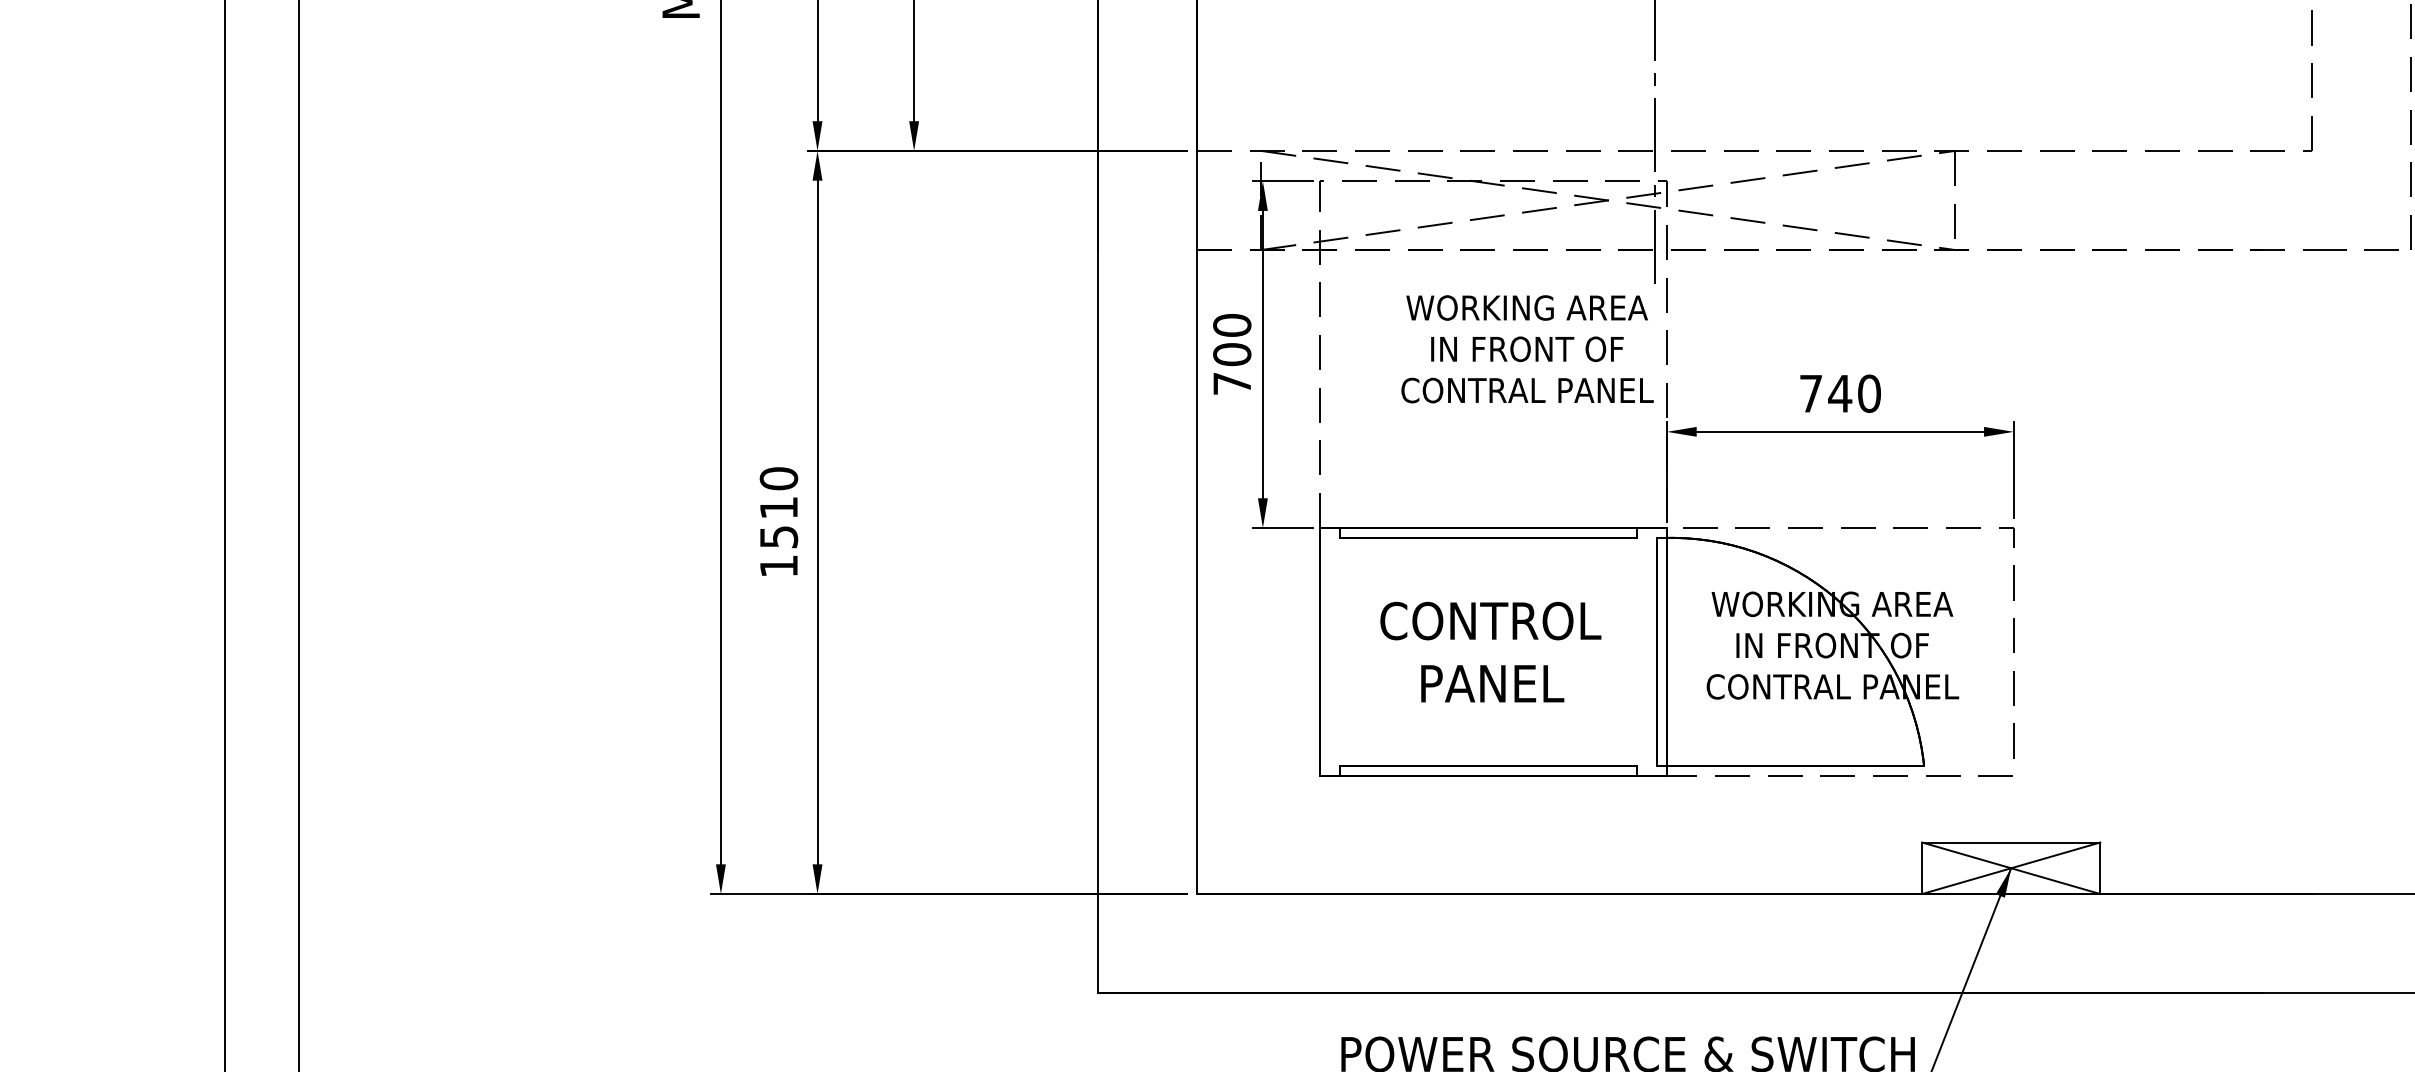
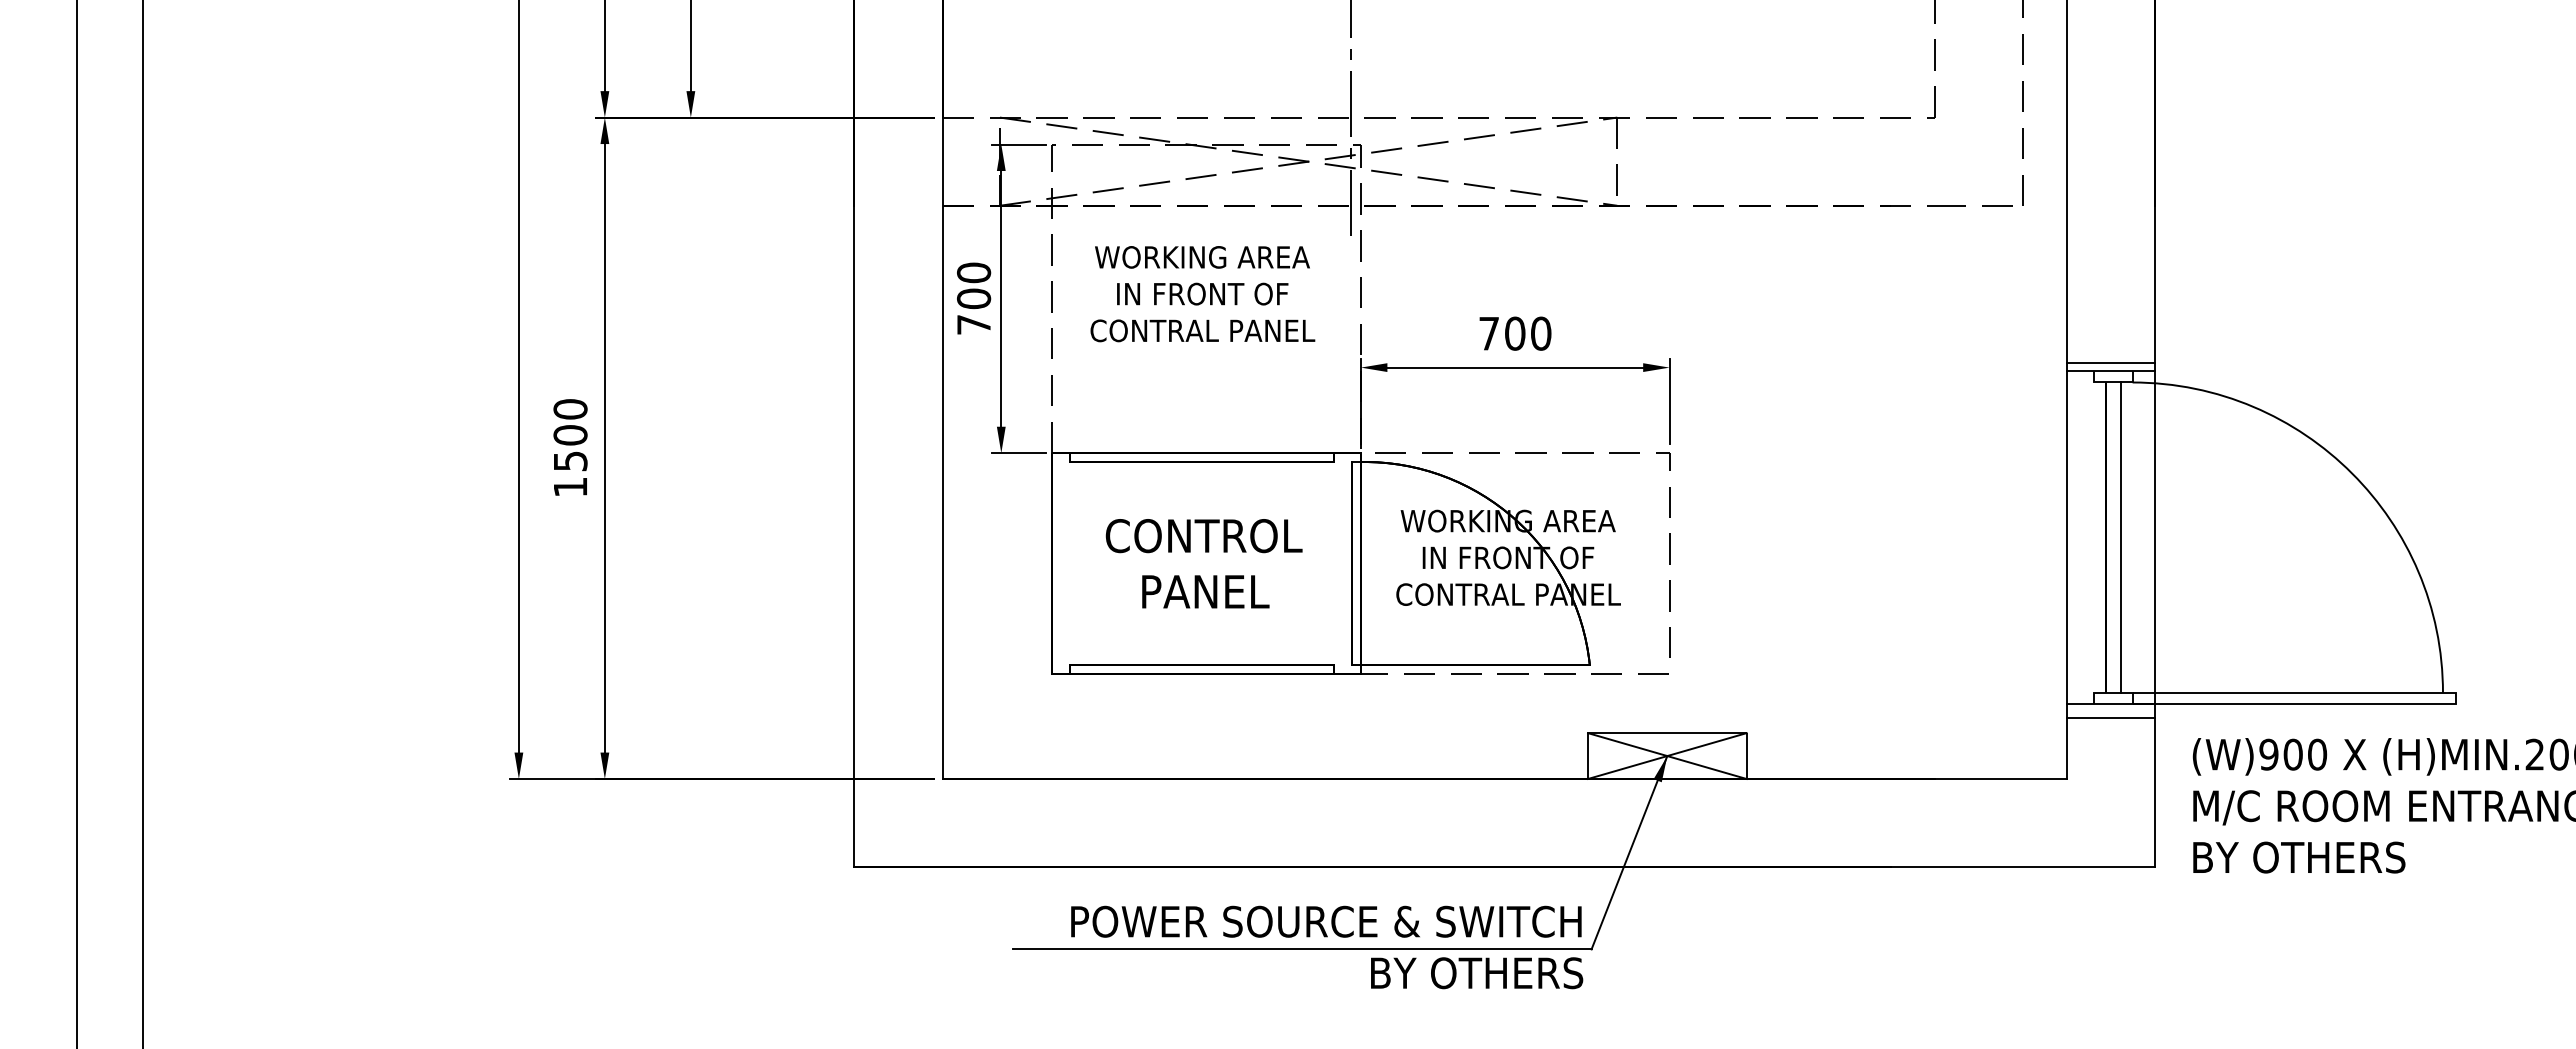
text: (1527, 349) -> (1202, 294), moved
text: (1839, 393) -> (1514, 333), 740 -> 700
text: (778, 508) -> (570, 435), 1510 -> 1500

